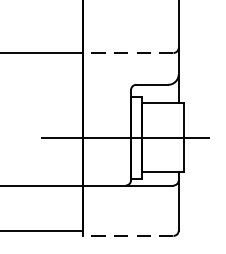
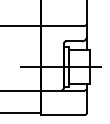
line: (128, 52) -> (62, 25), dashed -> solid
line: (128, 236) -> (62, 115), dashed -> solid

